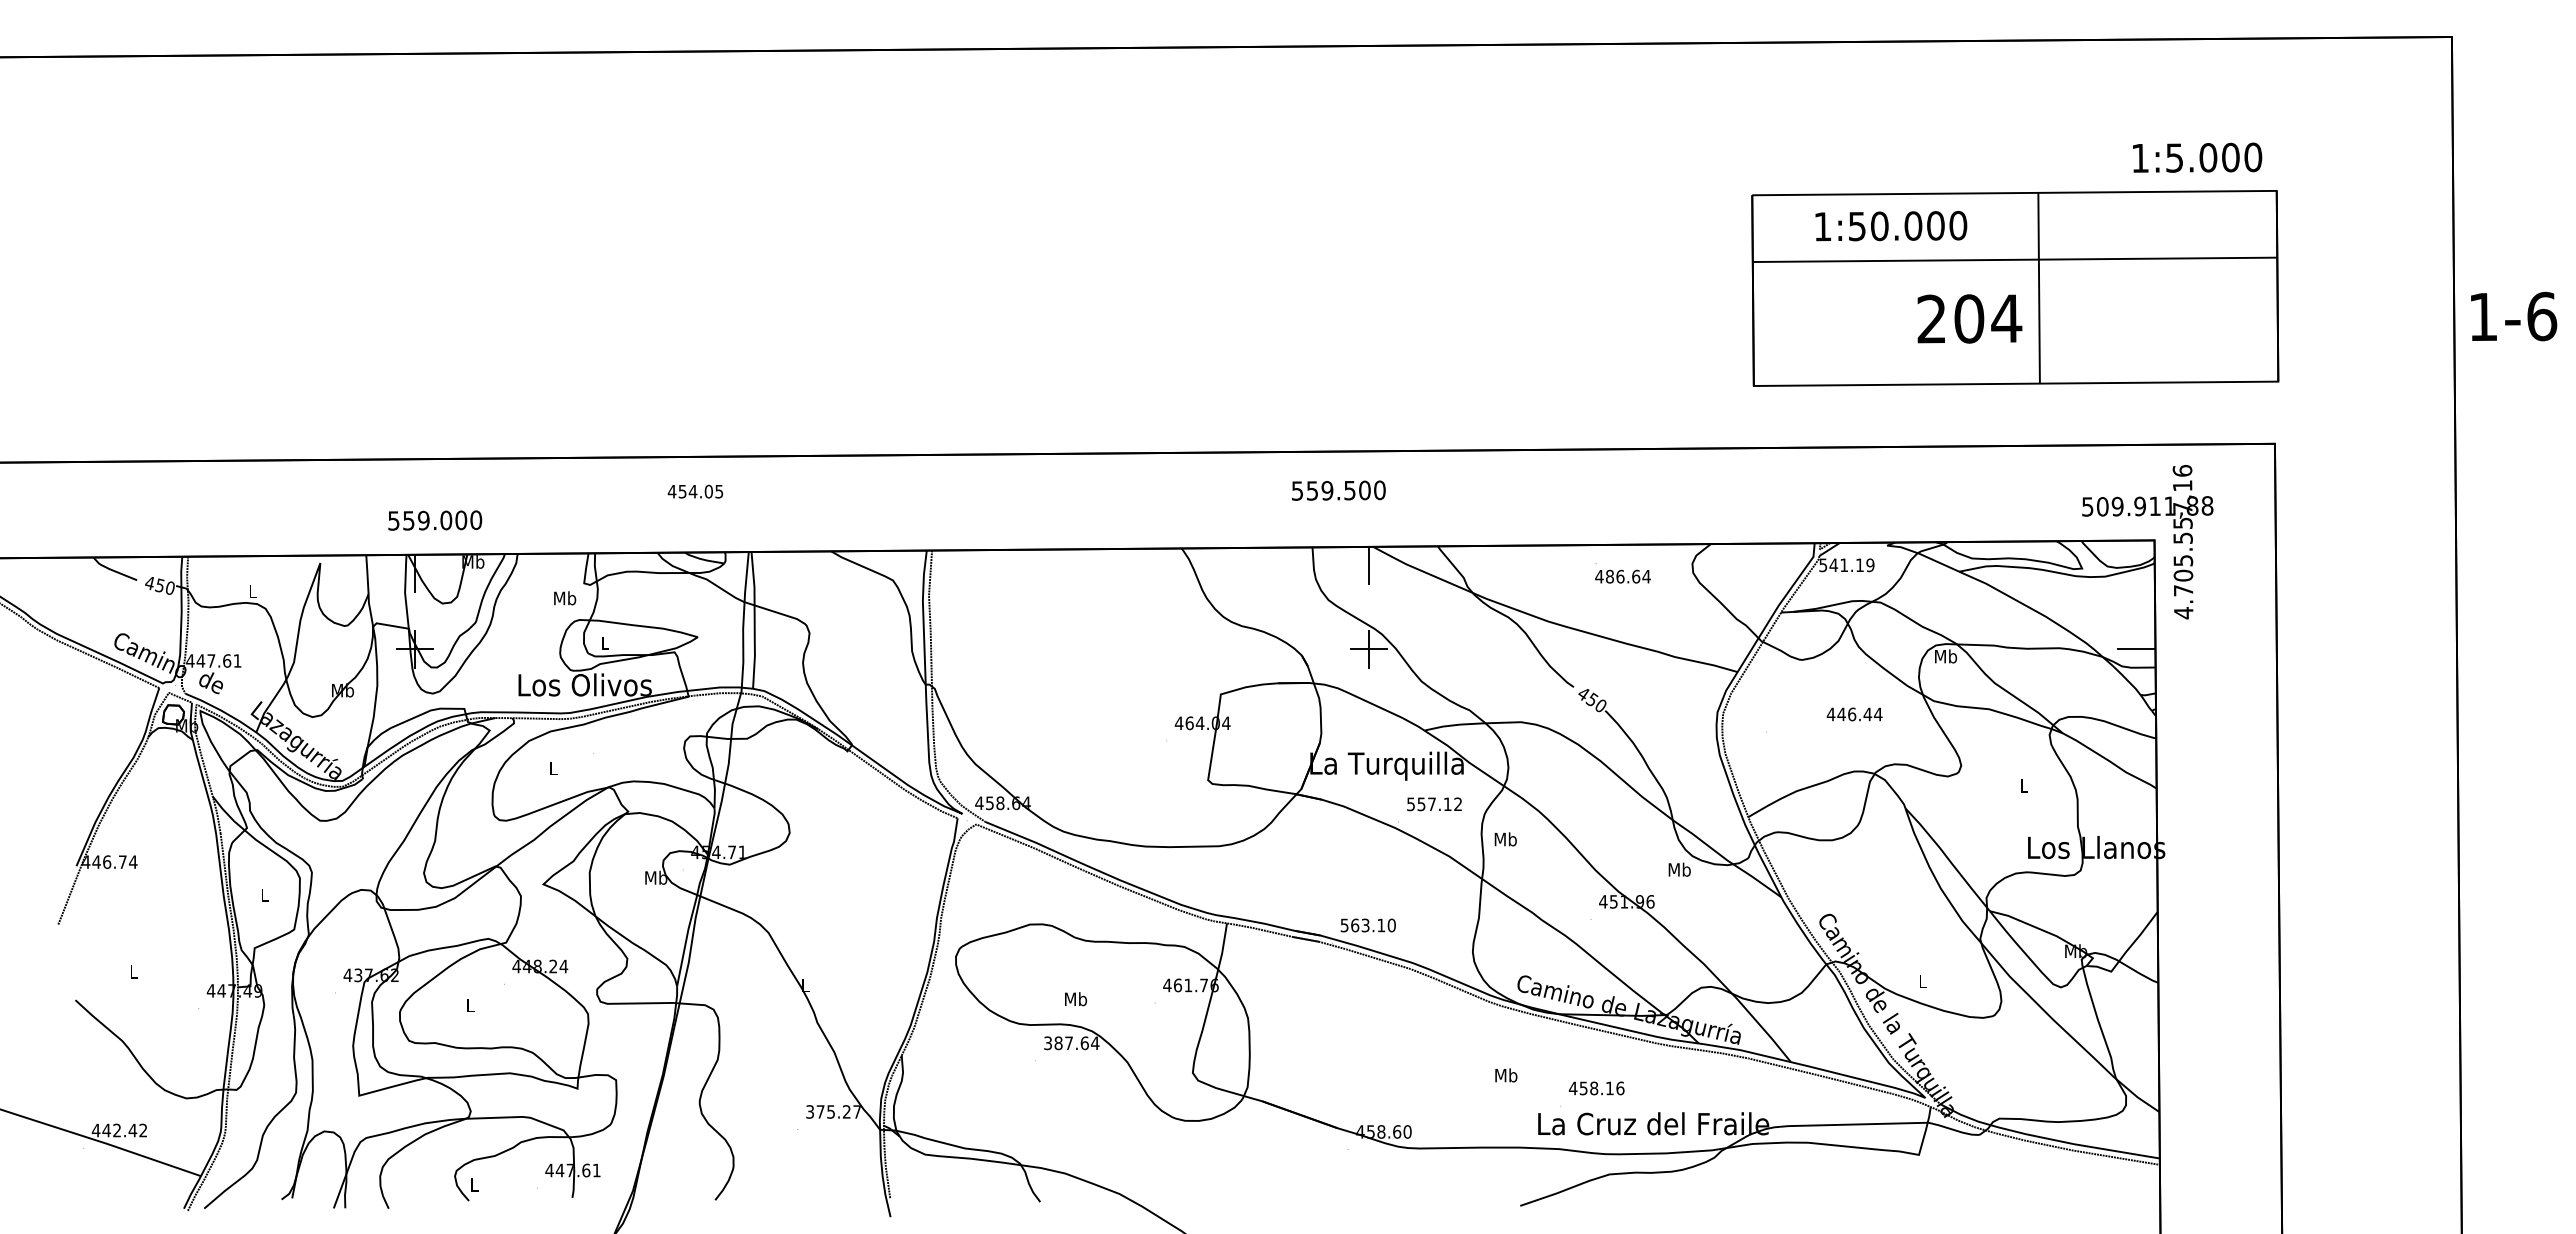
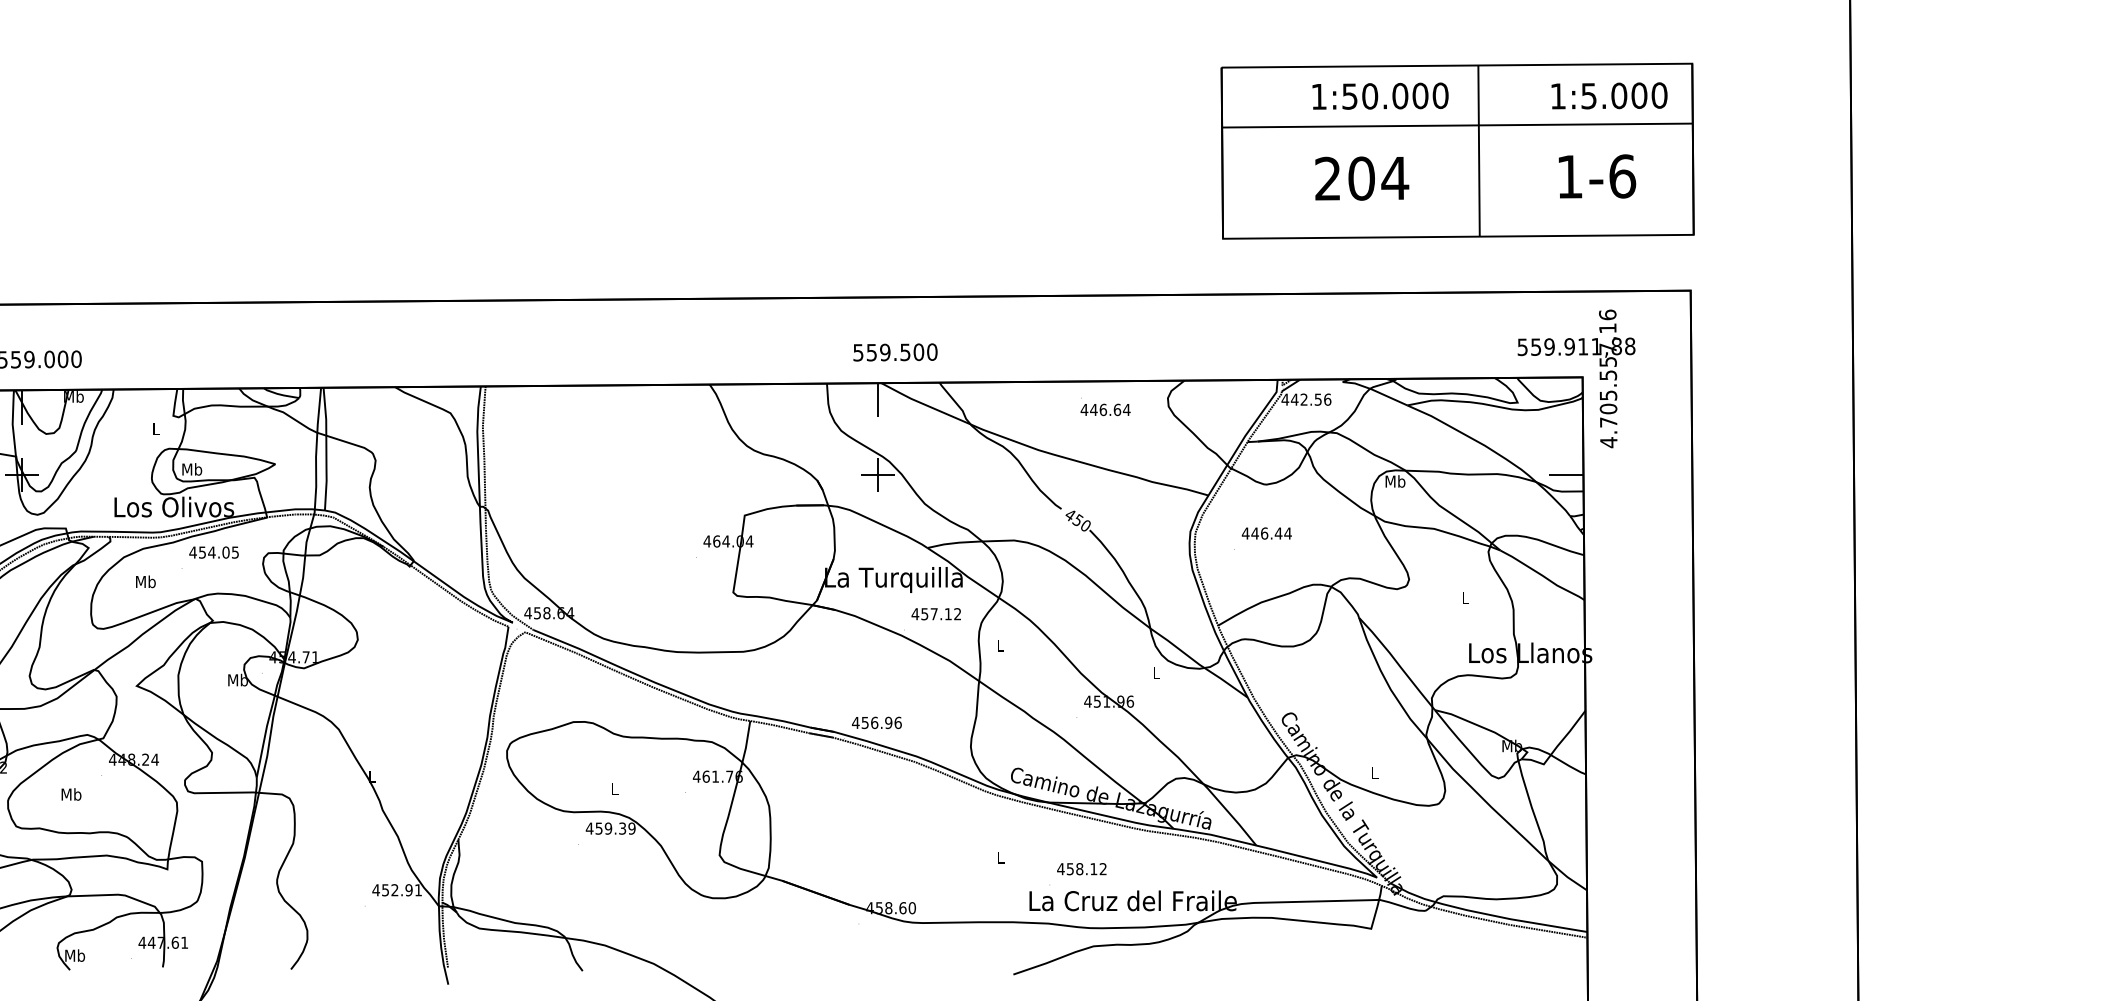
text: (2197, 157) -> (1609, 95), moved
text: (1891, 225) -> (1380, 95), moved
text: (2514, 316) -> (1597, 176), moved
text: (1969, 318) -> (1361, 178), moved
text: (1338, 490) -> (895, 352), moved
text: (695, 491) -> (214, 552), moved
text: (2102, 506) -> (1535, 346), 509.911,88 -> 559.911,88
text: (1846, 565) -> (1306, 399), 541.19 -> 442.56
text: (1609, 576) -> (1093, 409), 486.64 -> 446.64
text: (565, 598) -> (156, 429), Mb -> L
text: (605, 642) -> (192, 468), L -> Mb
text: (1854, 714) -> (1266, 533), moved
text: (553, 768) -> (145, 582), L -> Mb
text: (1410, 804) -> (914, 614), 557.12 -> 457.12
text: (1505, 839) -> (1000, 645), Mb -> L
text: (1679, 869) -> (1156, 672), Mb -> L
text: (1367, 925) -> (876, 722), 563.10 -> 456.96
text: (1076, 999) -> (615, 789), Mb -> L
text: (470, 1005) -> (71, 794), L -> Mb
text: (1071, 1043) -> (610, 828), 387.64 -> 459.39
text: (1506, 1075) -> (1001, 857), Mb -> L
text: (1620, 1088) -> (1103, 869), 458.16 -> 458.12
text: (832, 1111) -> (396, 889), 375.27 -> 452.91
text: (474, 1184) -> (74, 955), L -> Mb

